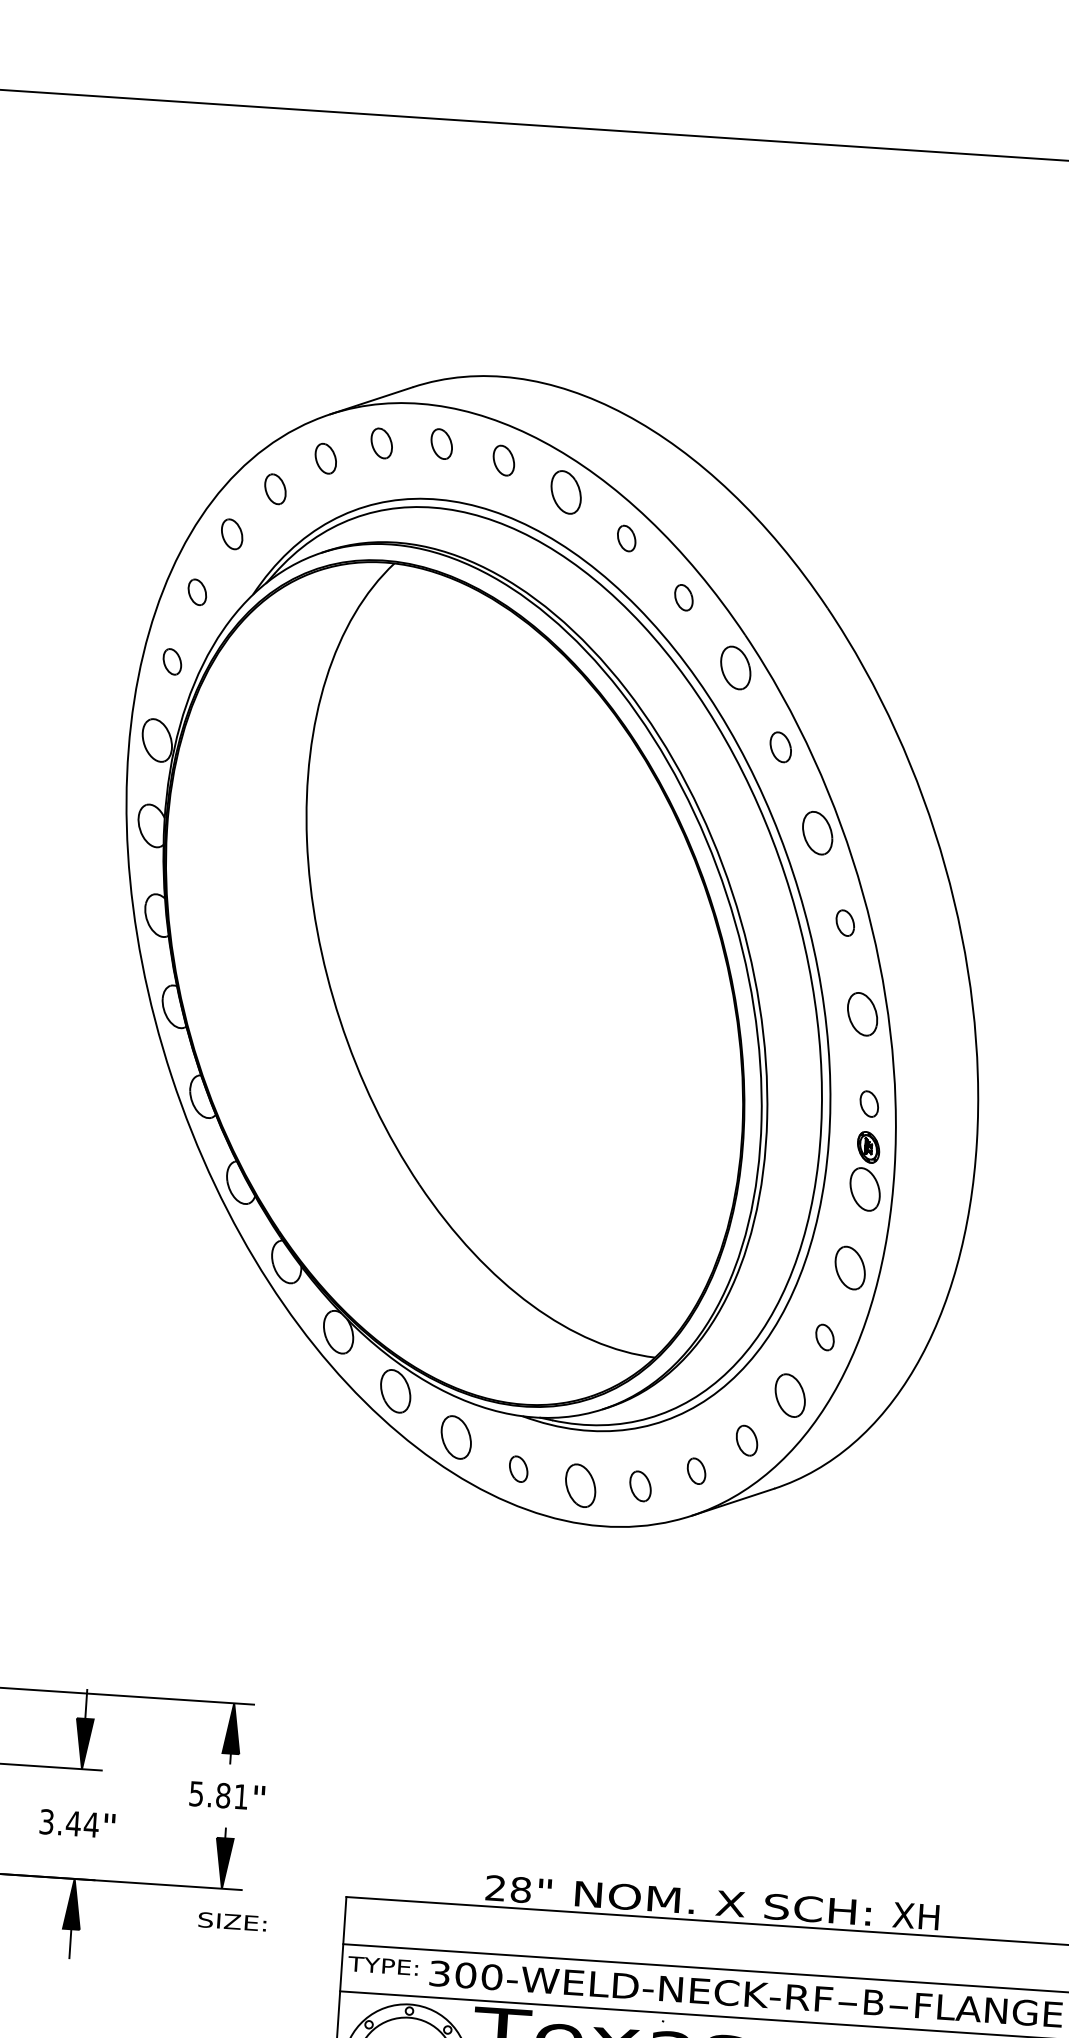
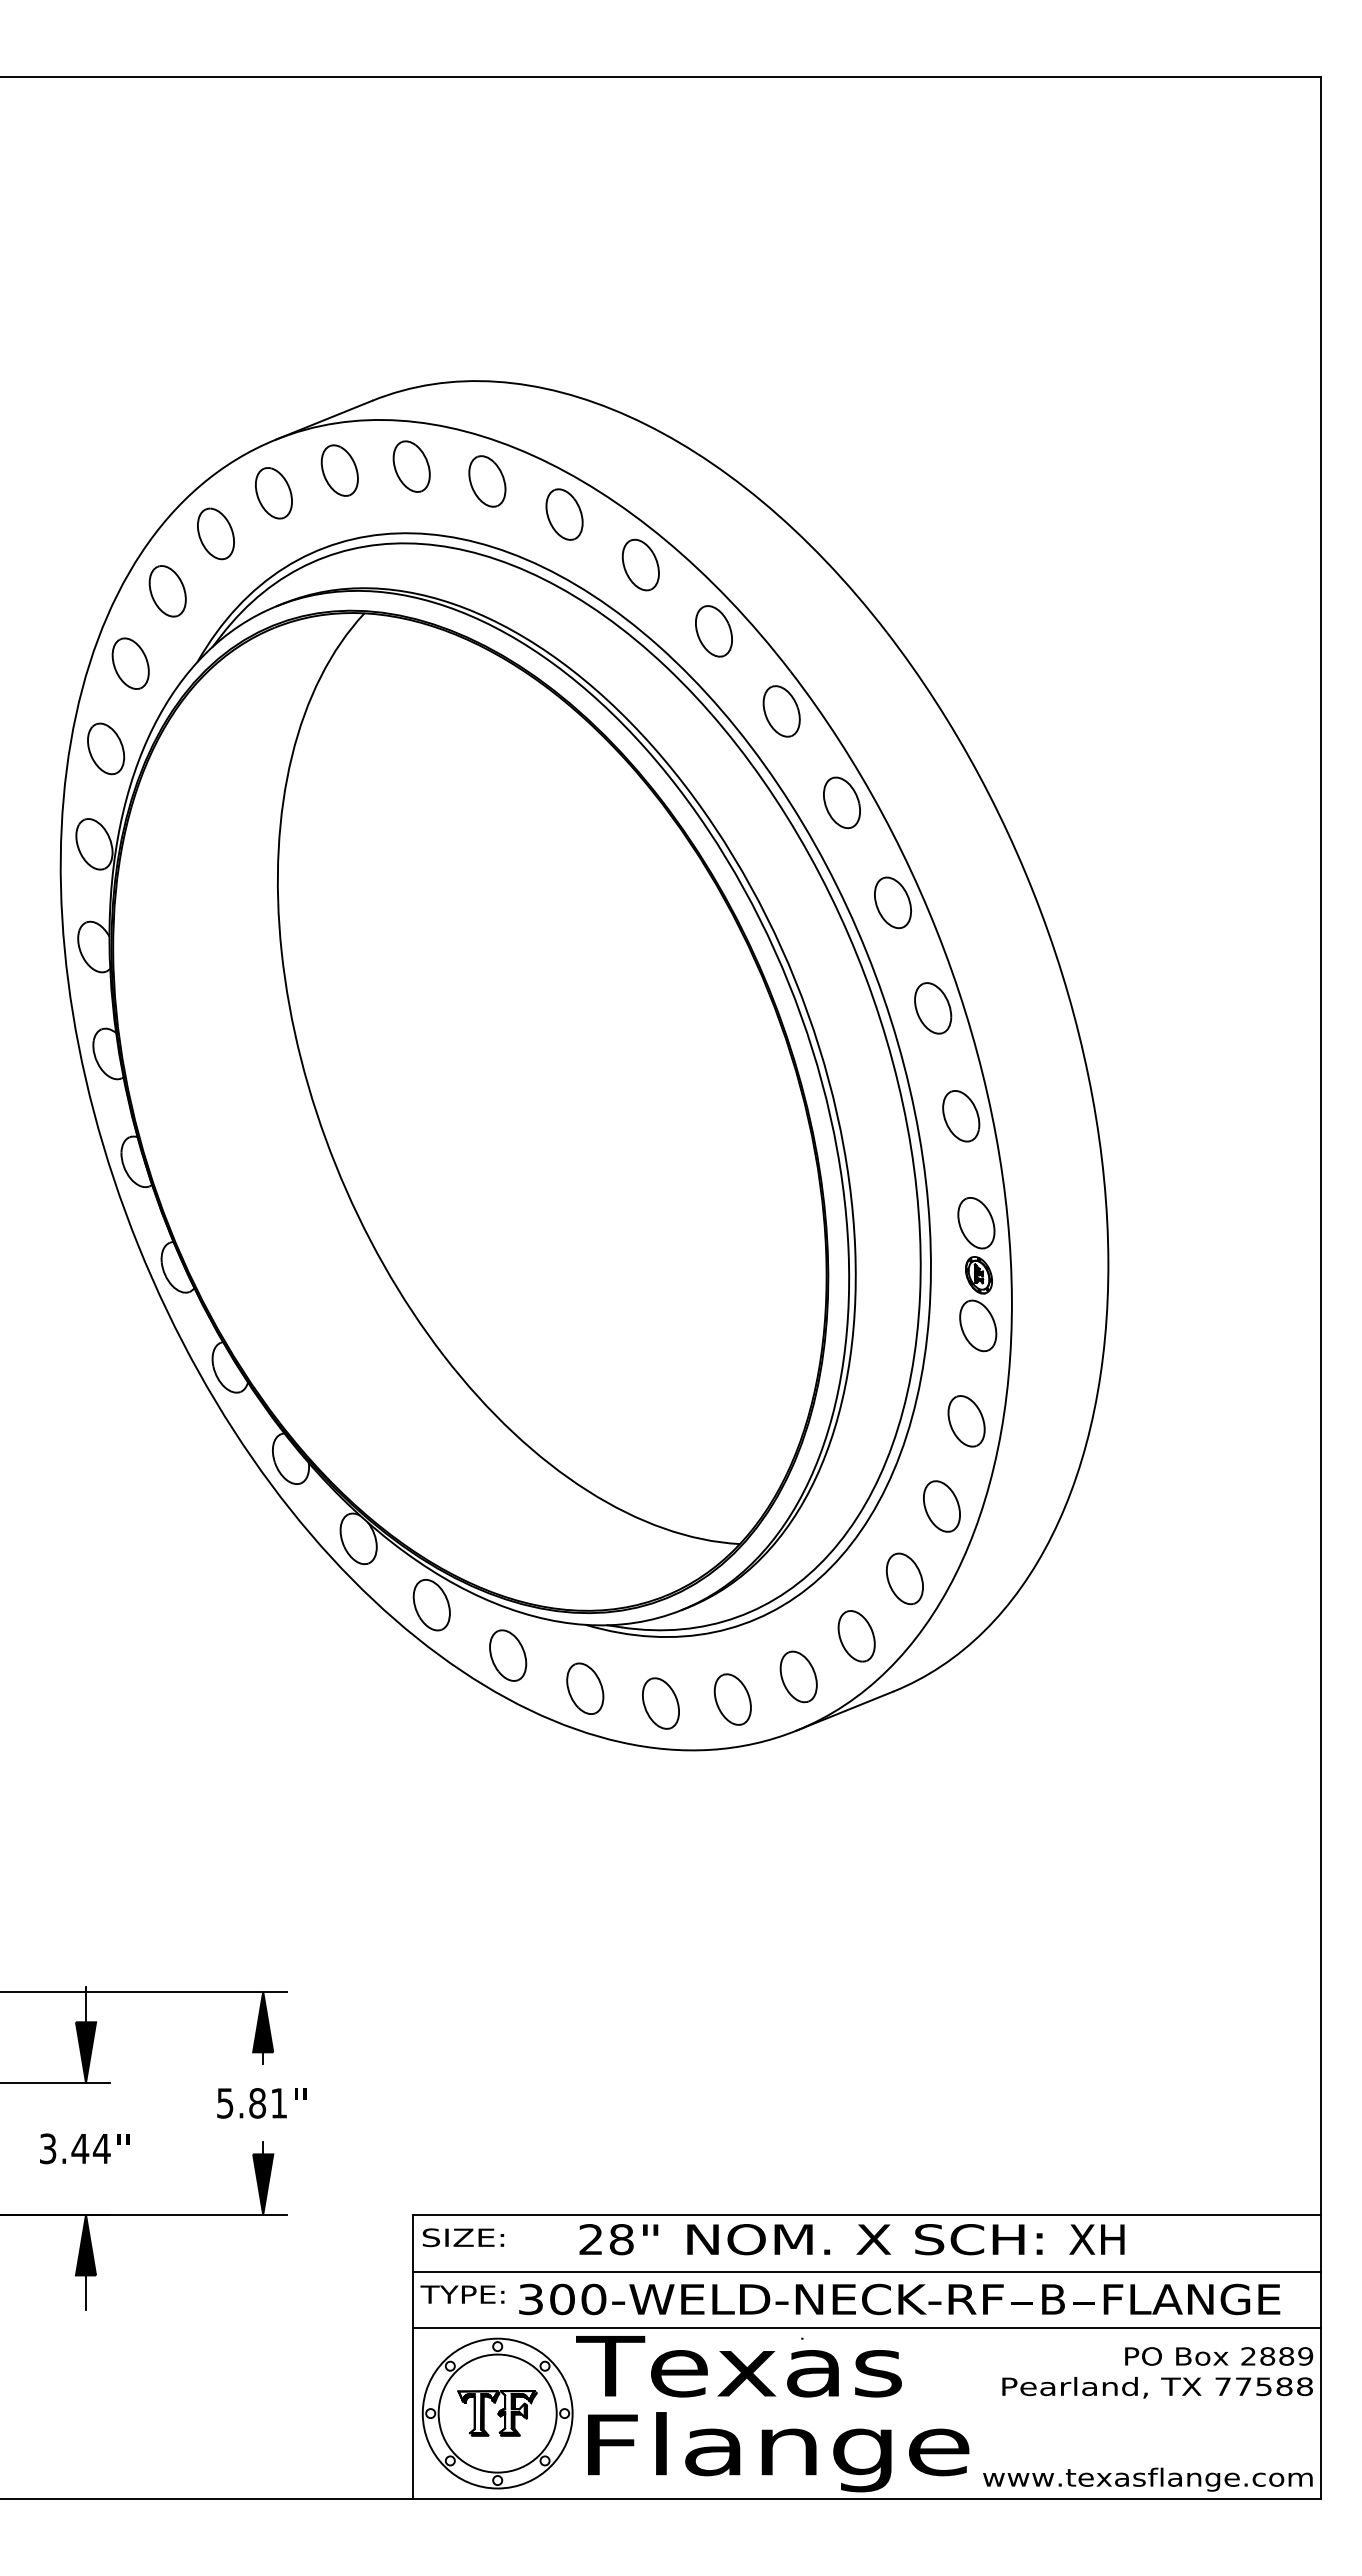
part: (381, 443) -> (339, 470), size x1.43
part: (441, 444) -> (411, 466), size x1.43
part: (325, 458) -> (273, 493), size x1.43
part: (503, 460) -> (487, 481), size x1.43
part: (275, 488) -> (215, 533), size x1.43
part: (231, 534) -> (167, 591), size x1.43
part: (626, 538) -> (640, 564), size x1.67
part: (197, 592) -> (130, 663), size x1.67
part: (683, 597) -> (713, 631), size x1.67
part: (172, 661) -> (106, 748), size x1.67
part: (780, 746) -> (841, 802), size x1.43
part: (845, 923) -> (933, 1008), size x1.67
part: (869, 1104) -> (976, 1223), size x1.67
part: (824, 1337) -> (941, 1506), size x1.67
part: (746, 1440) -> (856, 1636), size x1.43
part: (518, 1469) -> (585, 1688), size x1.67
part: (696, 1470) -> (798, 1676), size x1.67
part: (640, 1486) -> (732, 1699), size x1.43
text: (712, 1902) -> (851, 2239), moved
text: (232, 1921) -> (463, 2237), moved

